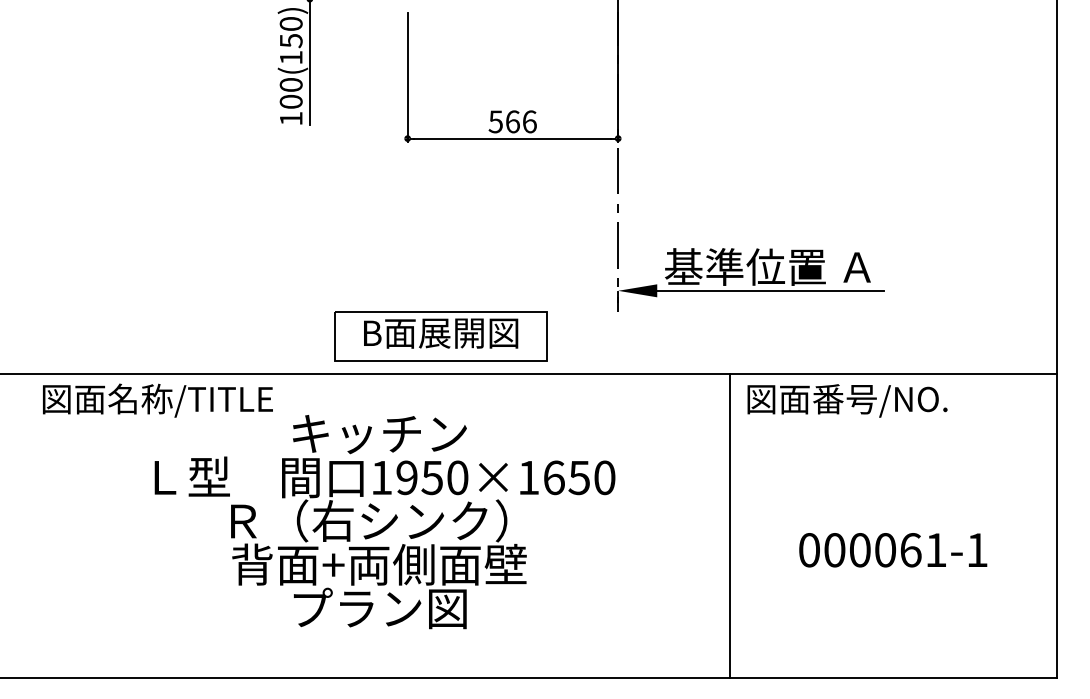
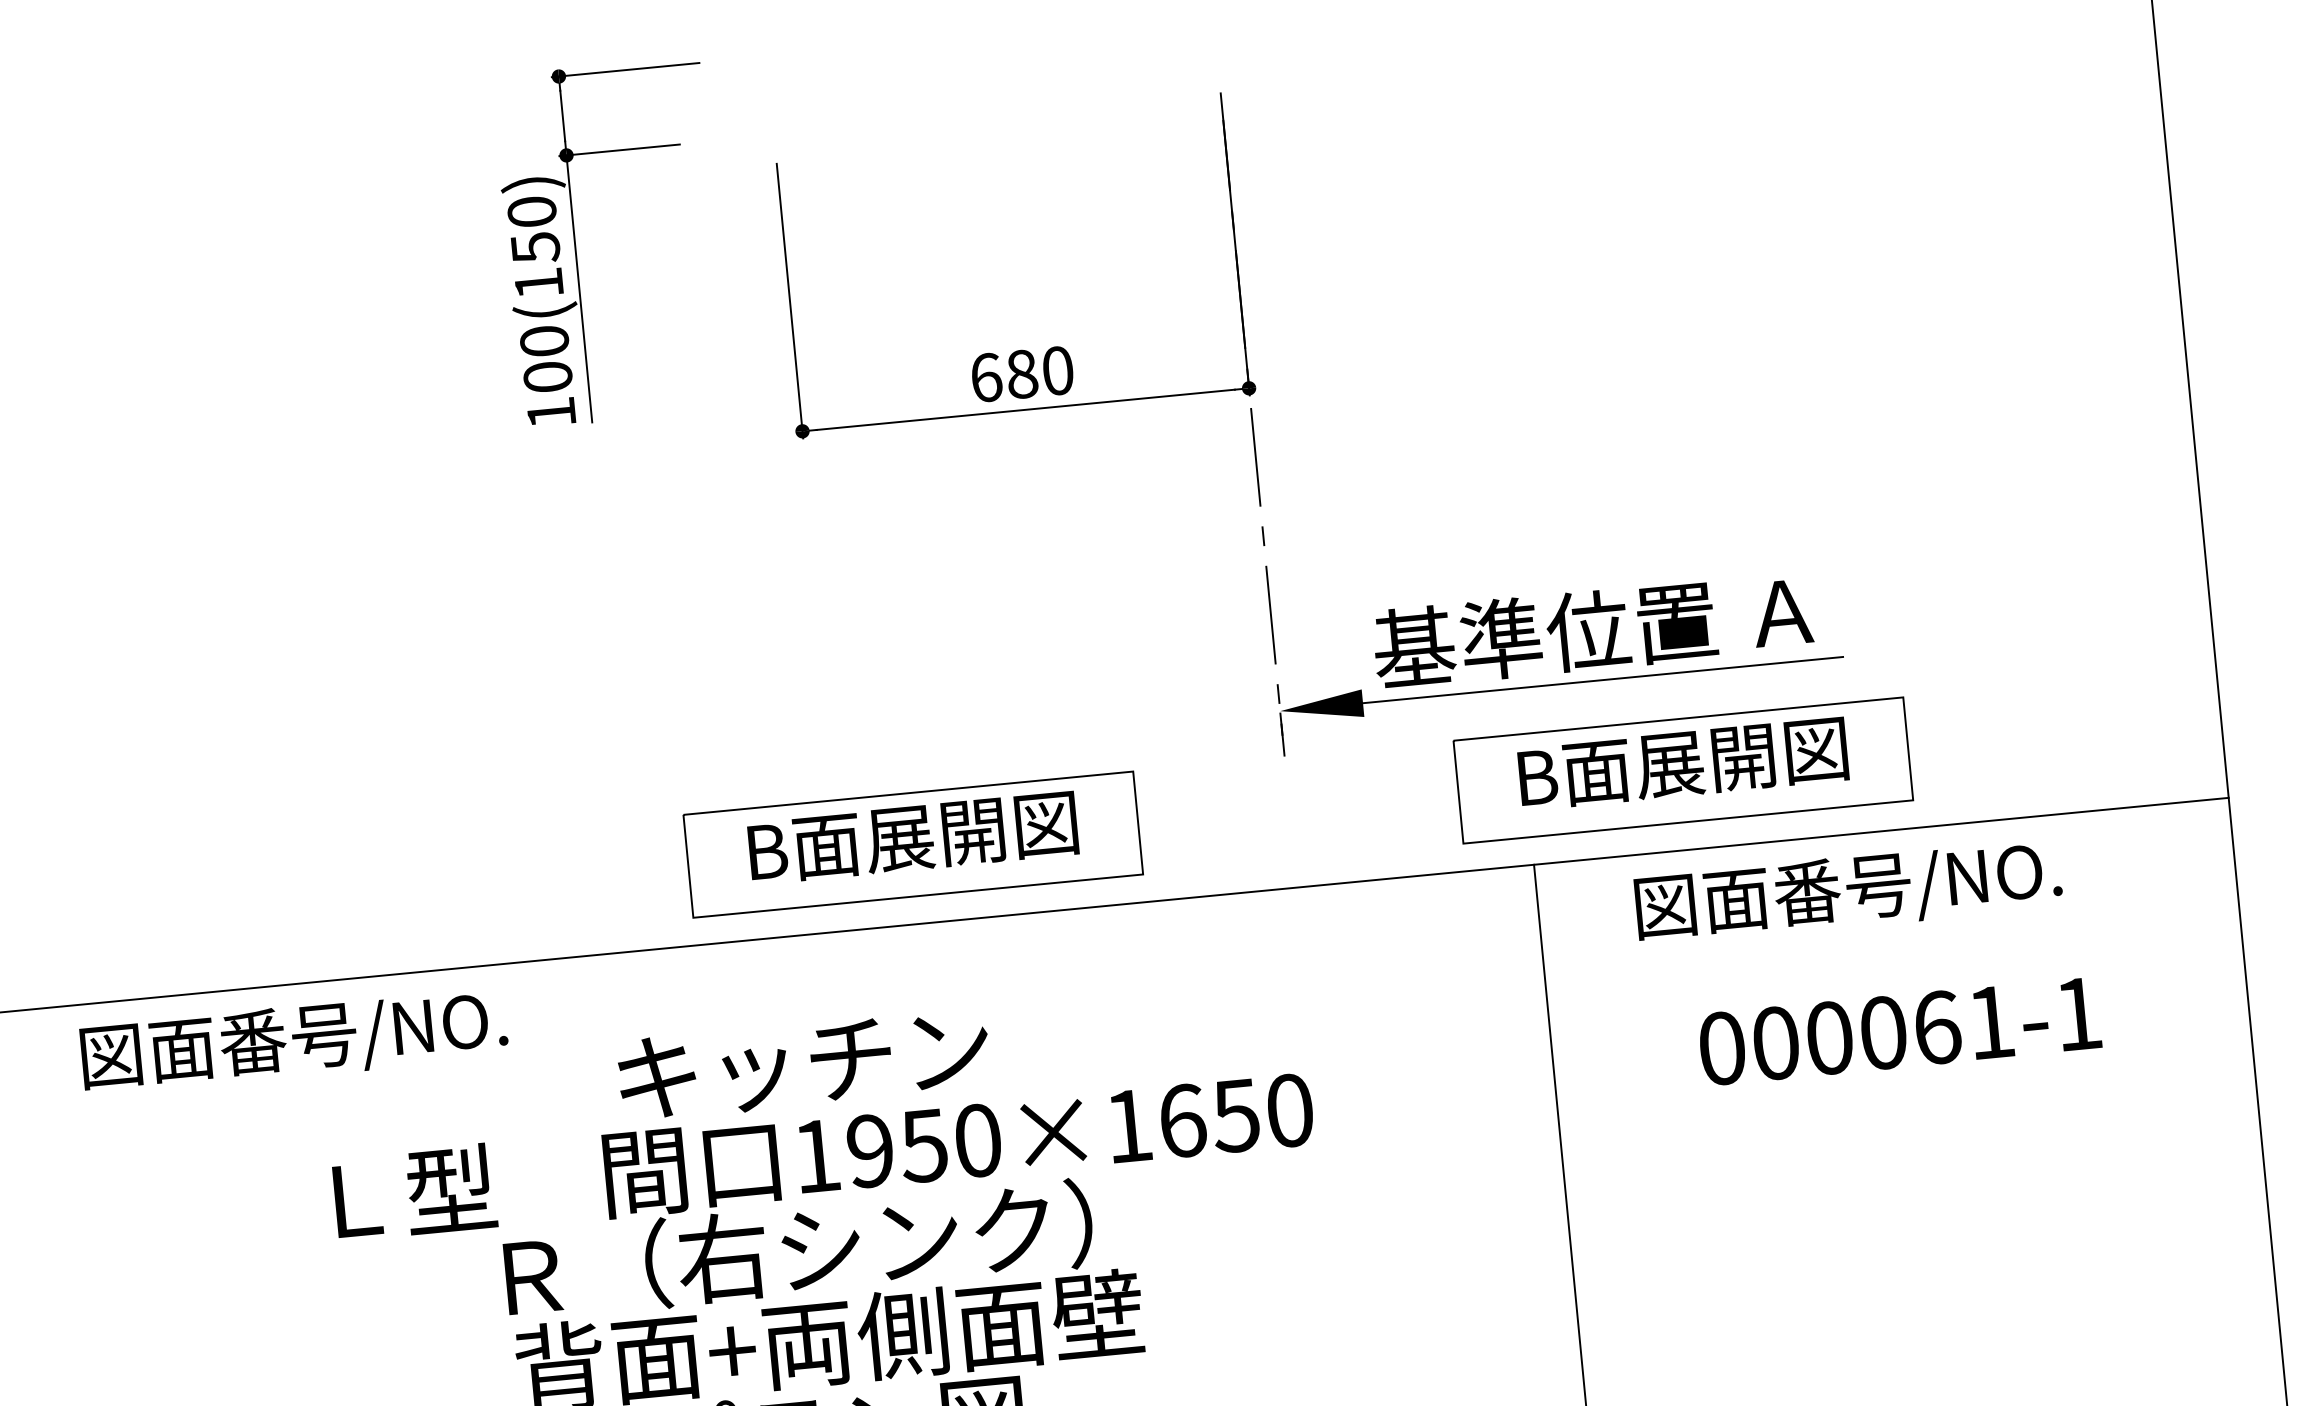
text: (512, 121) -> (1021, 373), 566 -> 680
part: (803, 336) -> (1682, 770), added
text: (190, 398) -> (394, 1026), 図面名称/TITLE -> 図面番号/NO.
text: (847, 400) -> (1848, 891), moved
text: (893, 550) -> (1900, 1031), moved

